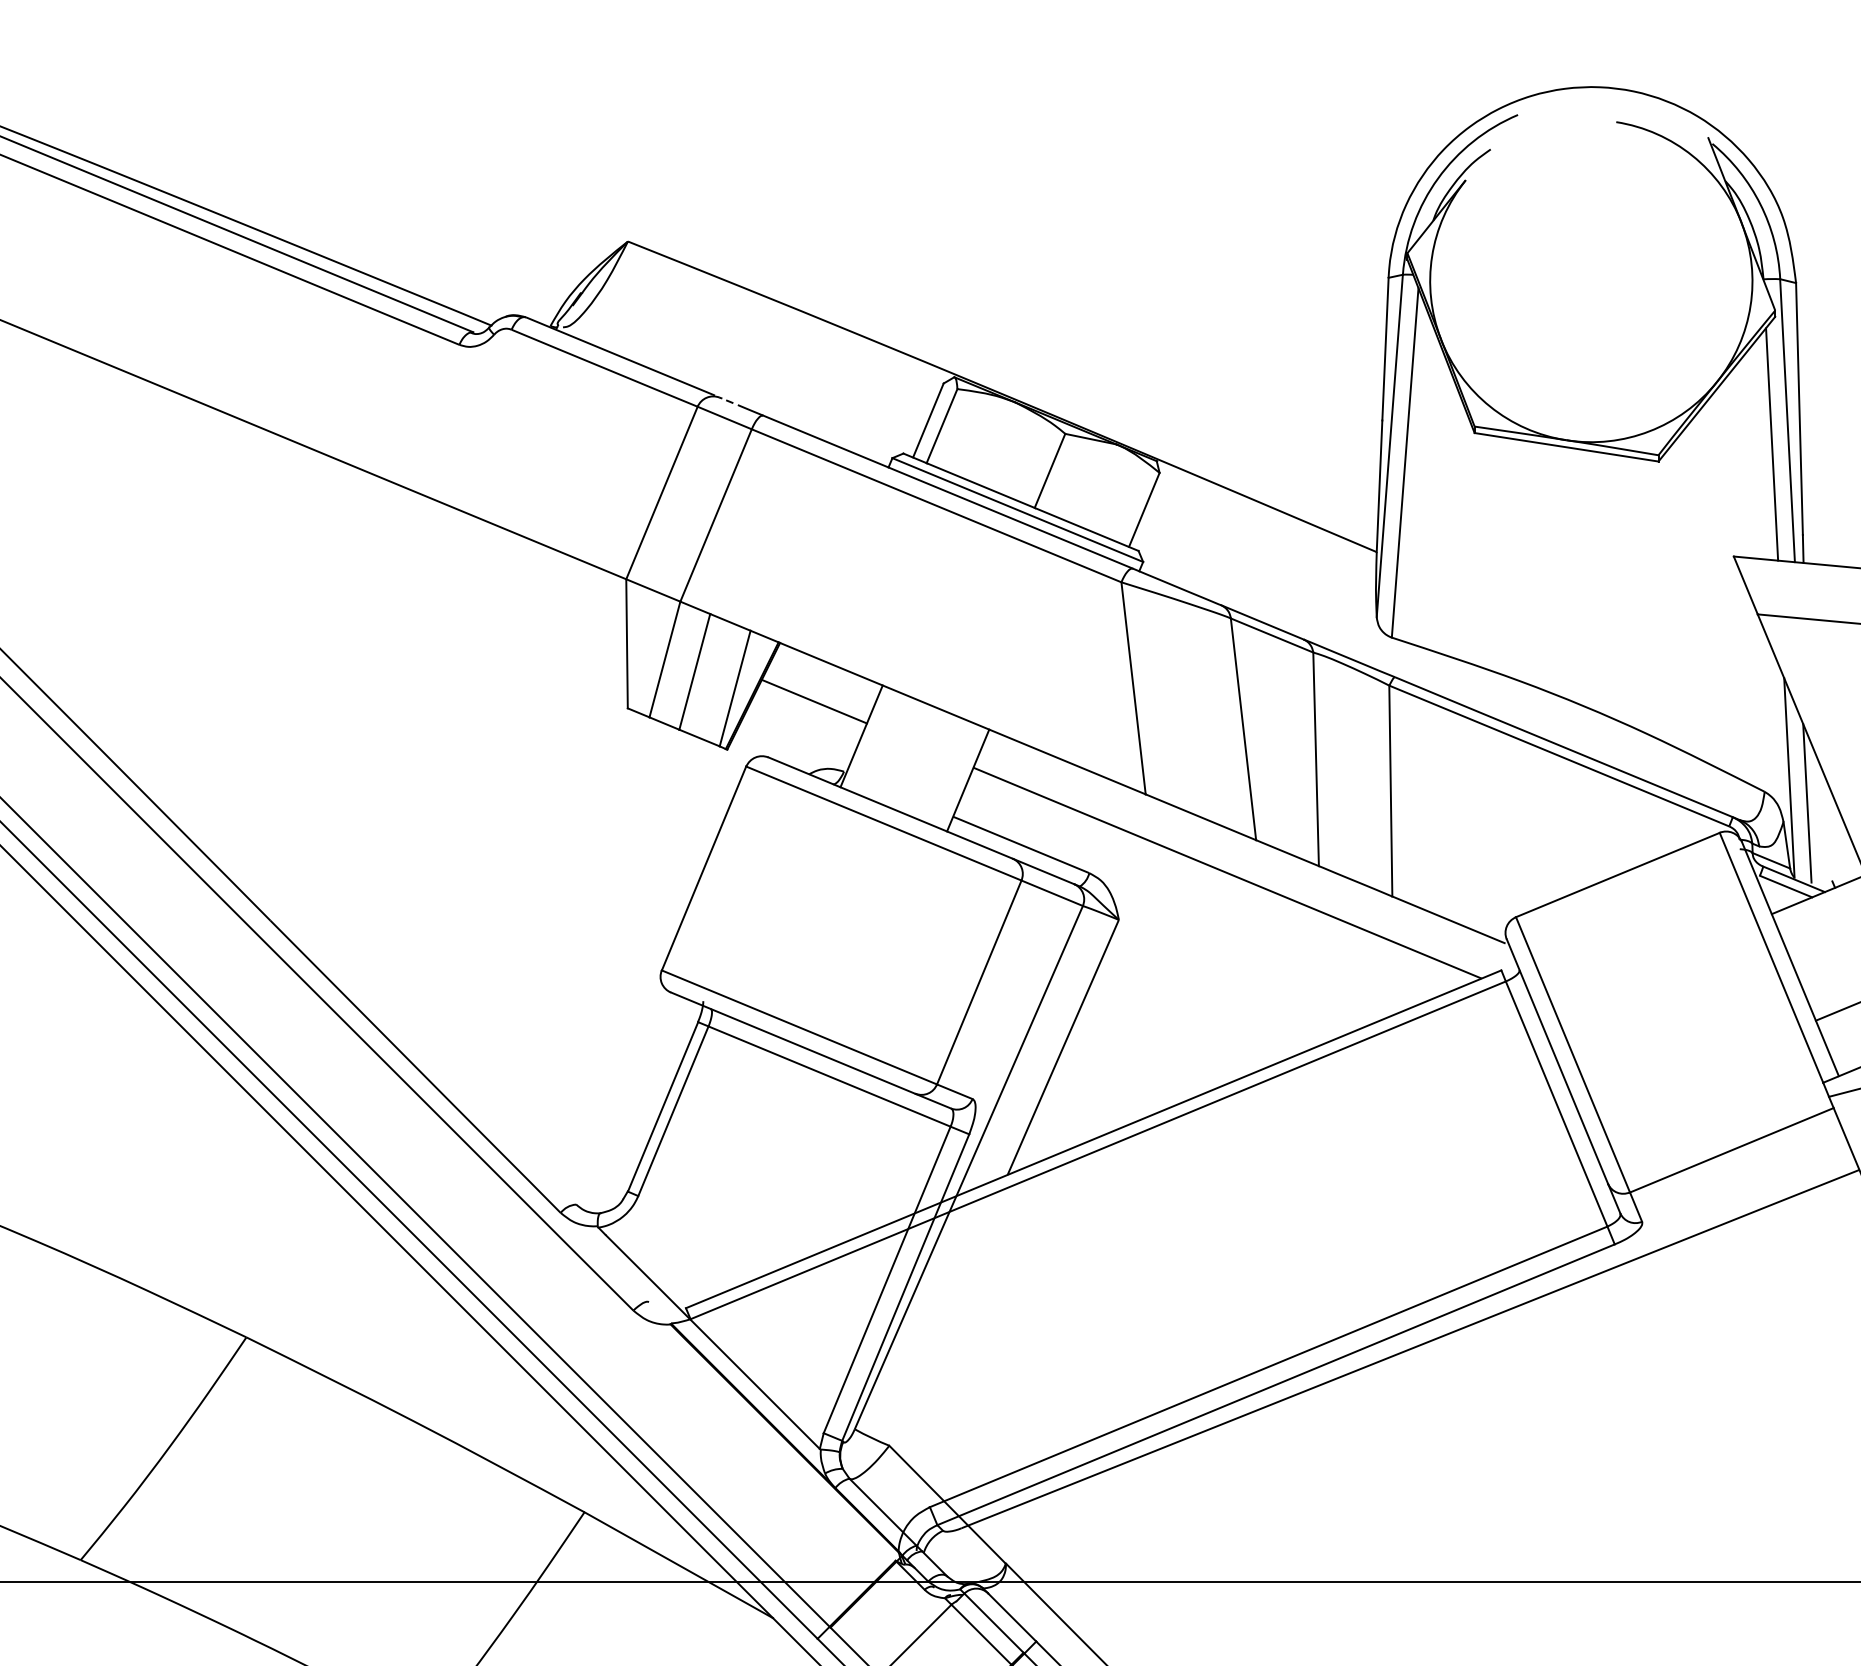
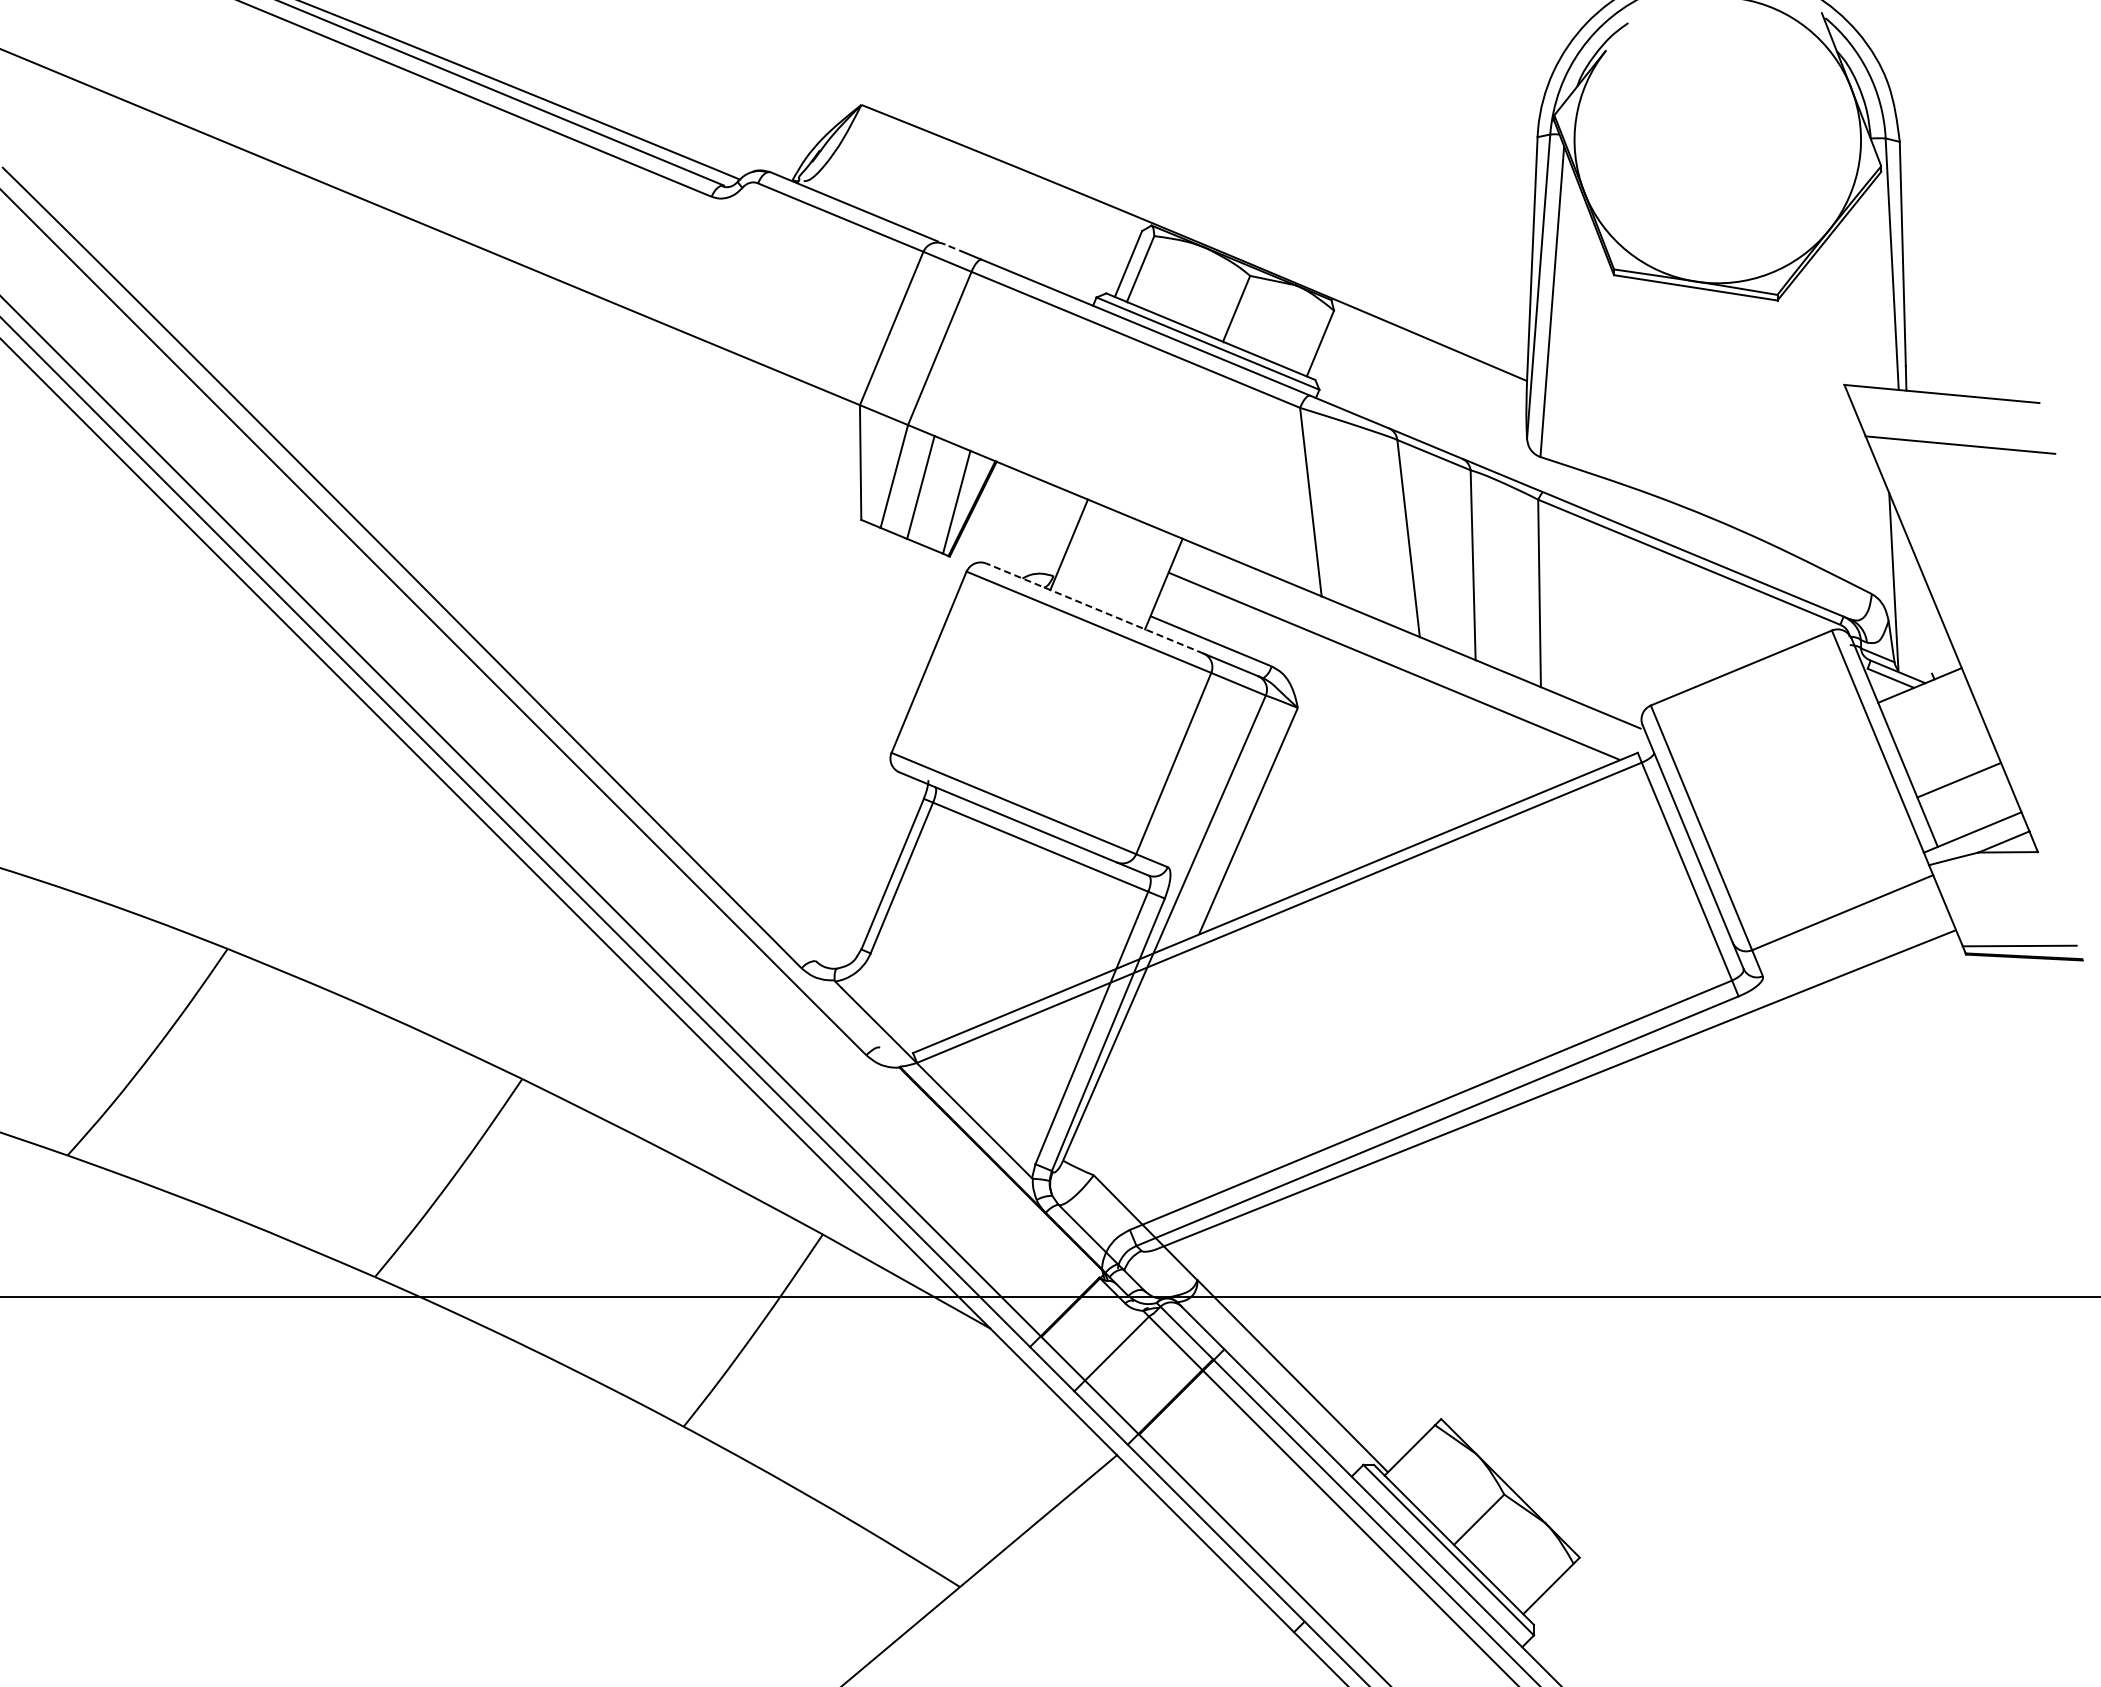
line: (1772, 444) -> (1878, 285), removed
line: (813, 701) -> (1026, 513), removed
line: (1807, 802) -> (1909, 603), removed
line: (891, 808) -> (1095, 608), solid -> dashed

